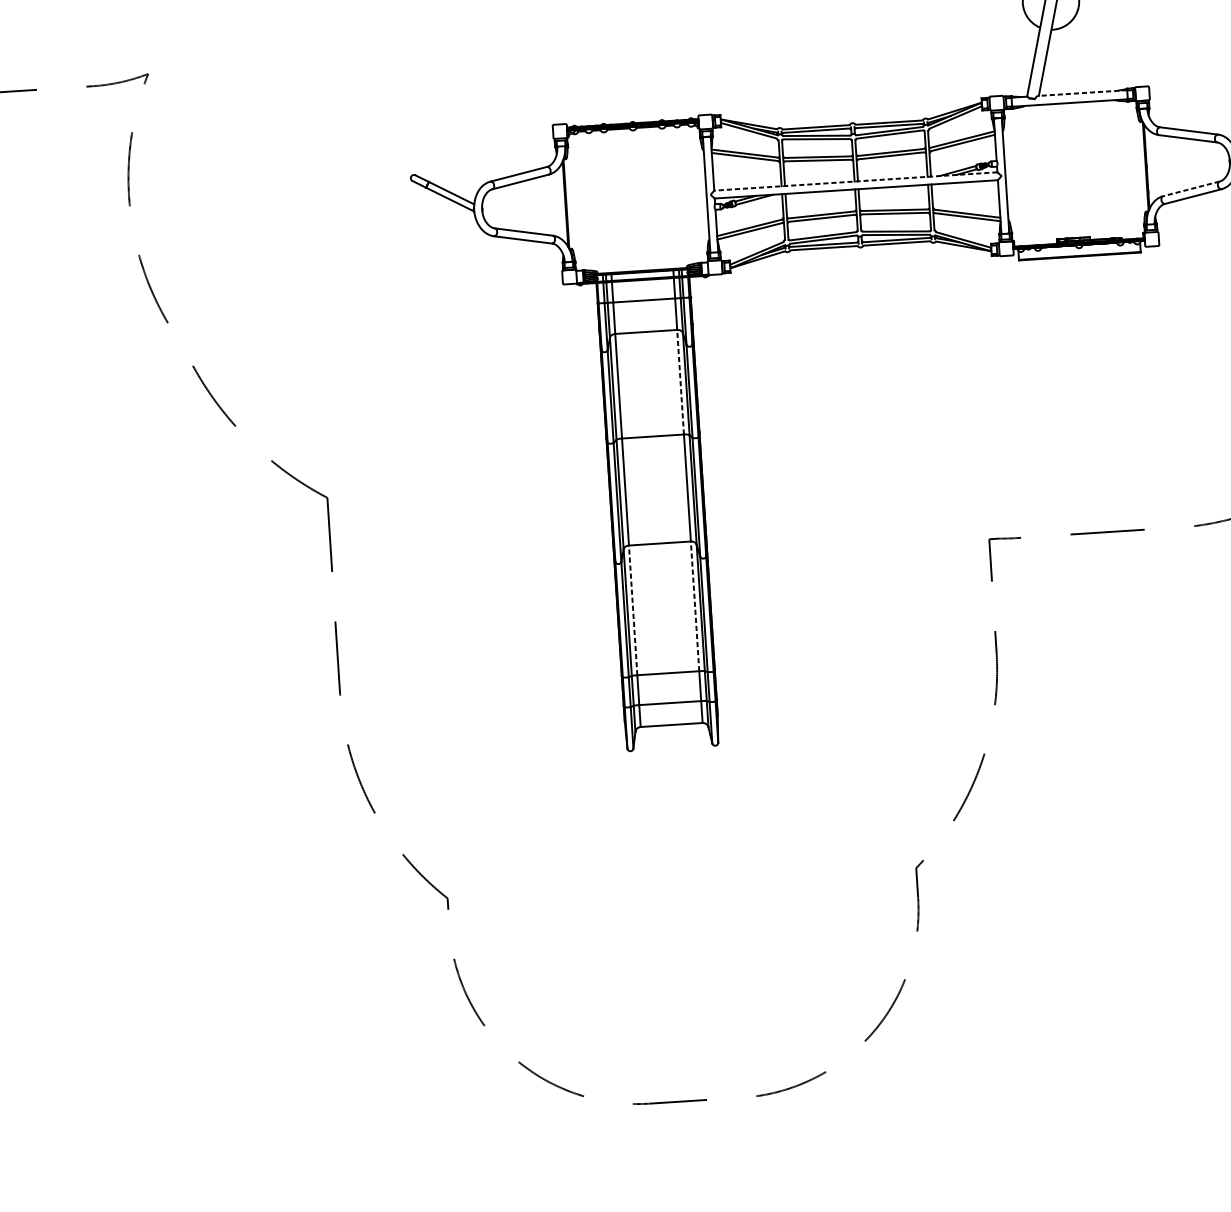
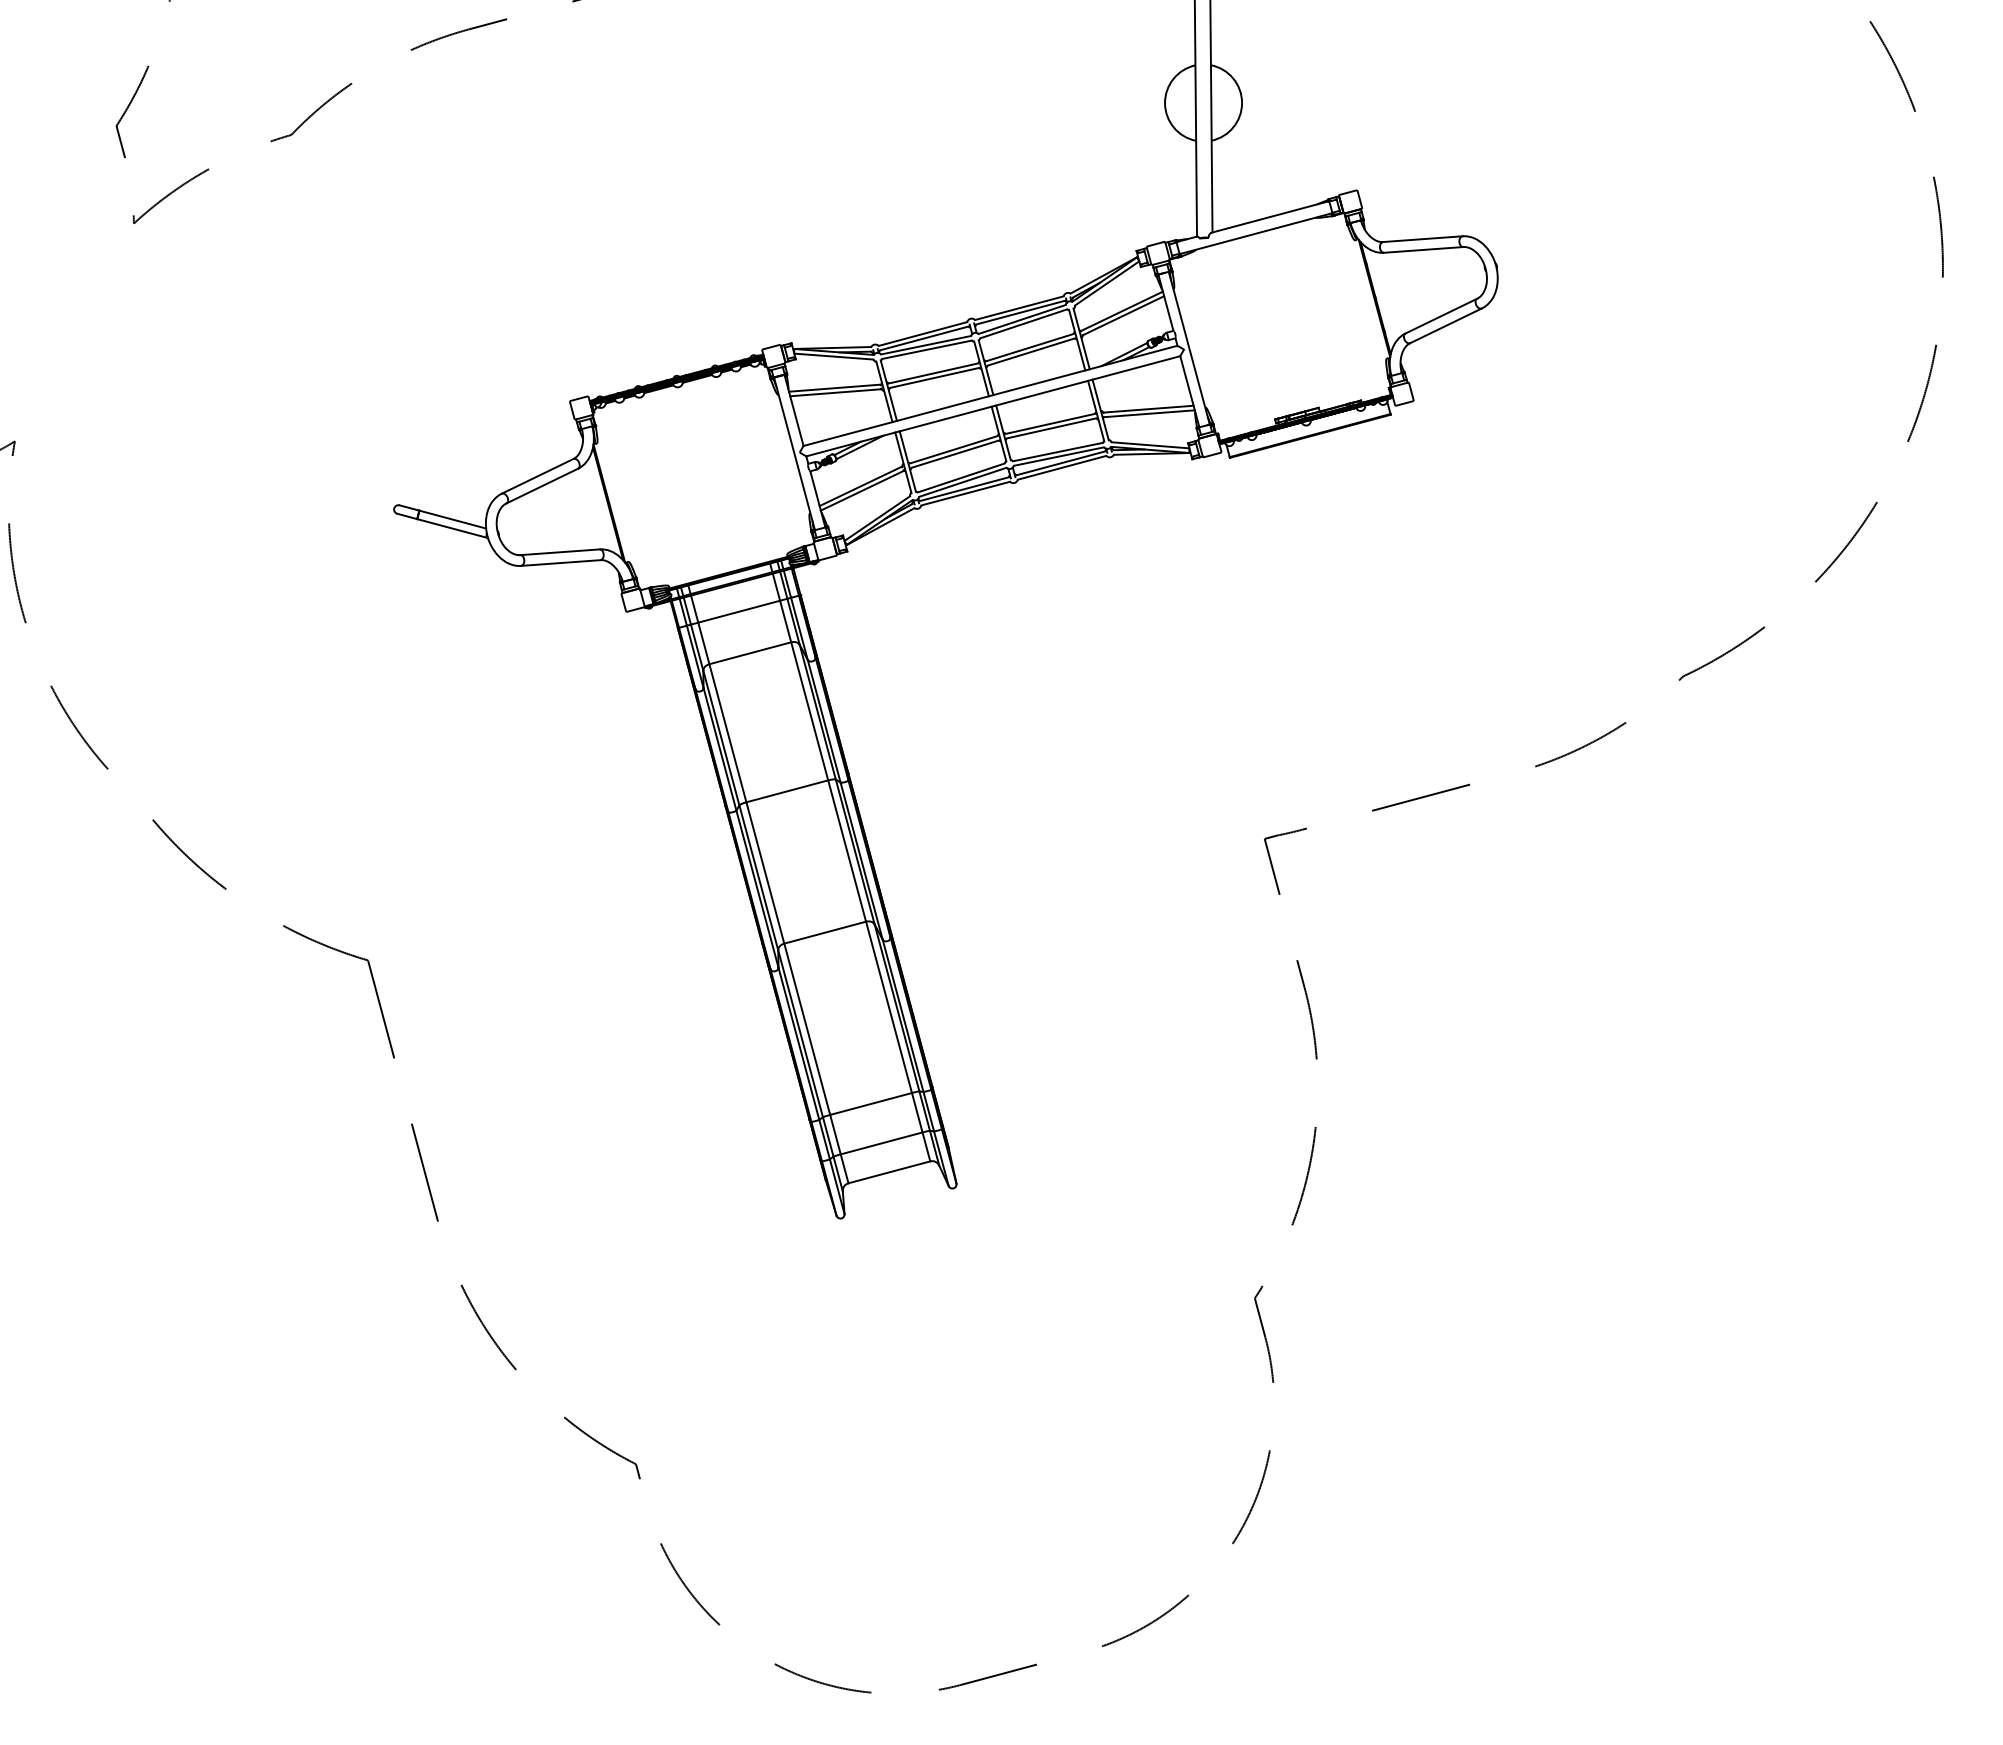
line: (1082, 92) -> (1270, 216), dashed -> solid
line: (855, 181) -> (990, 395), dashed -> solid
line: (1191, 189) -> (1441, 316), dashed -> solid
line: (680, 381) -> (809, 710), dashed -> solid
line: (695, 606) -> (889, 1007), dashed -> solid
line: (633, 610) -> (807, 1029), dashed -> solid

